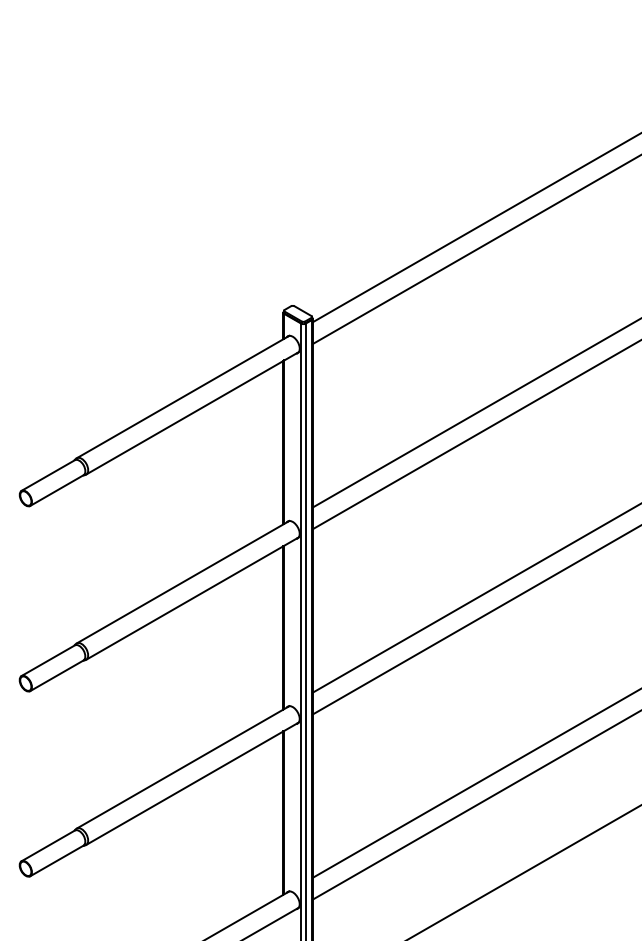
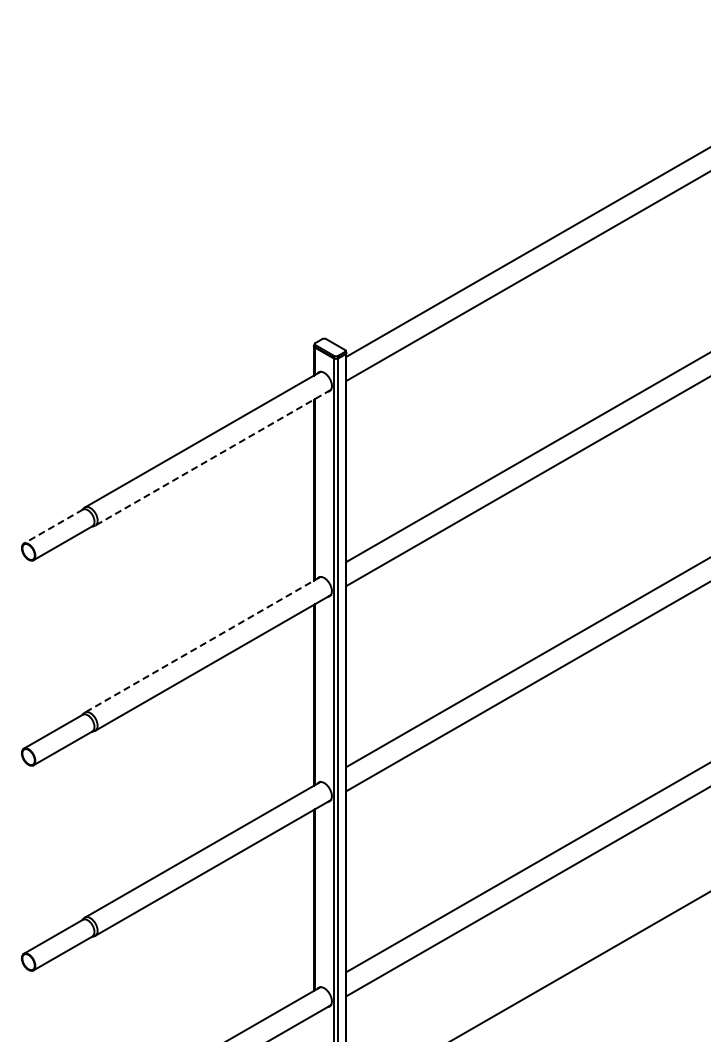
line: (192, 413) -> (213, 457), solid -> dashed
line: (47, 475) -> (52, 526), solid -> dashed
line: (182, 582) -> (202, 644), solid -> dashed

